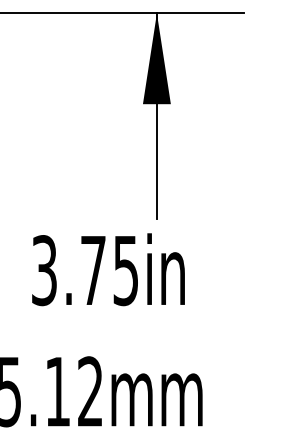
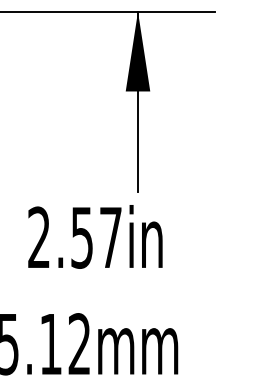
text: (84, 270) -> (74, 237), 3.75in -> 2.57in

